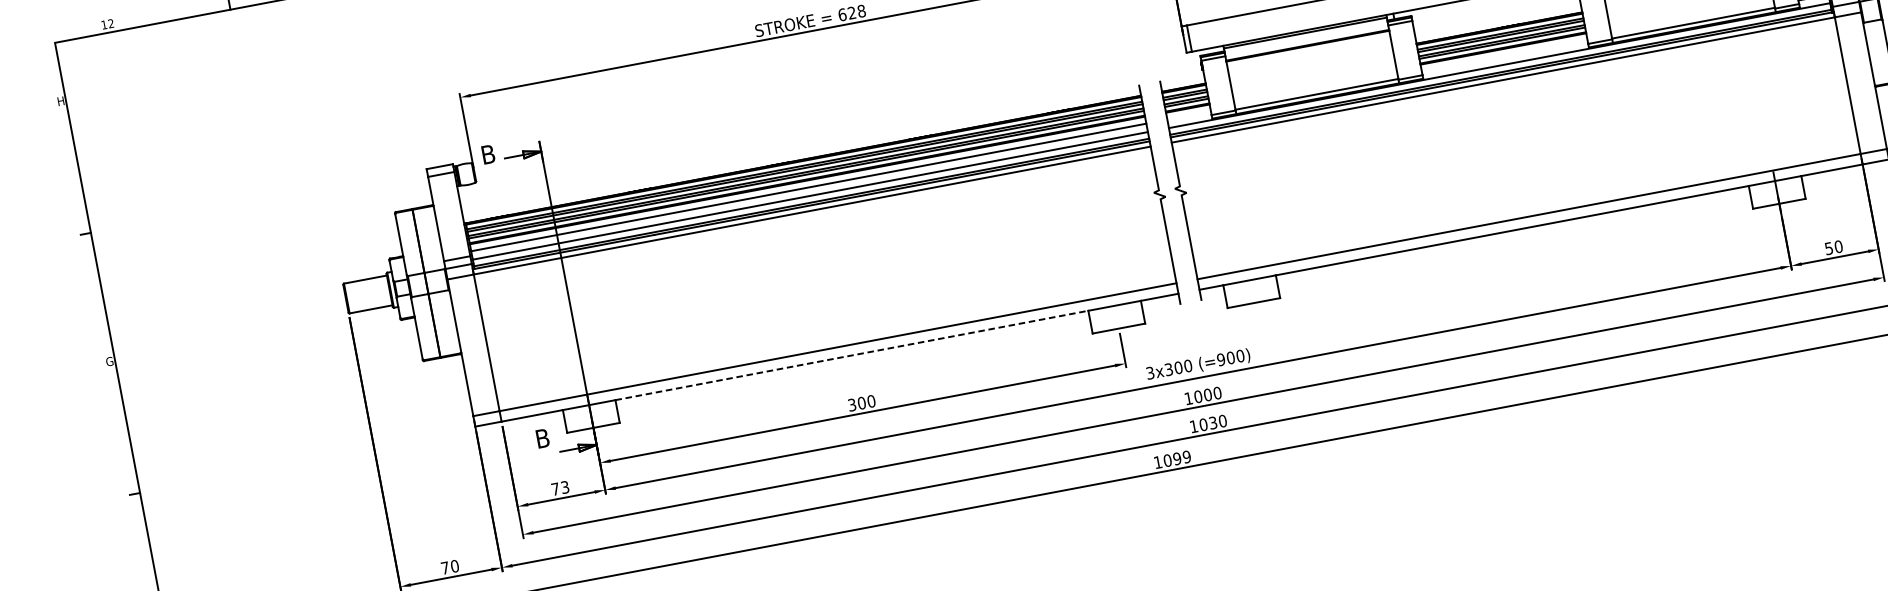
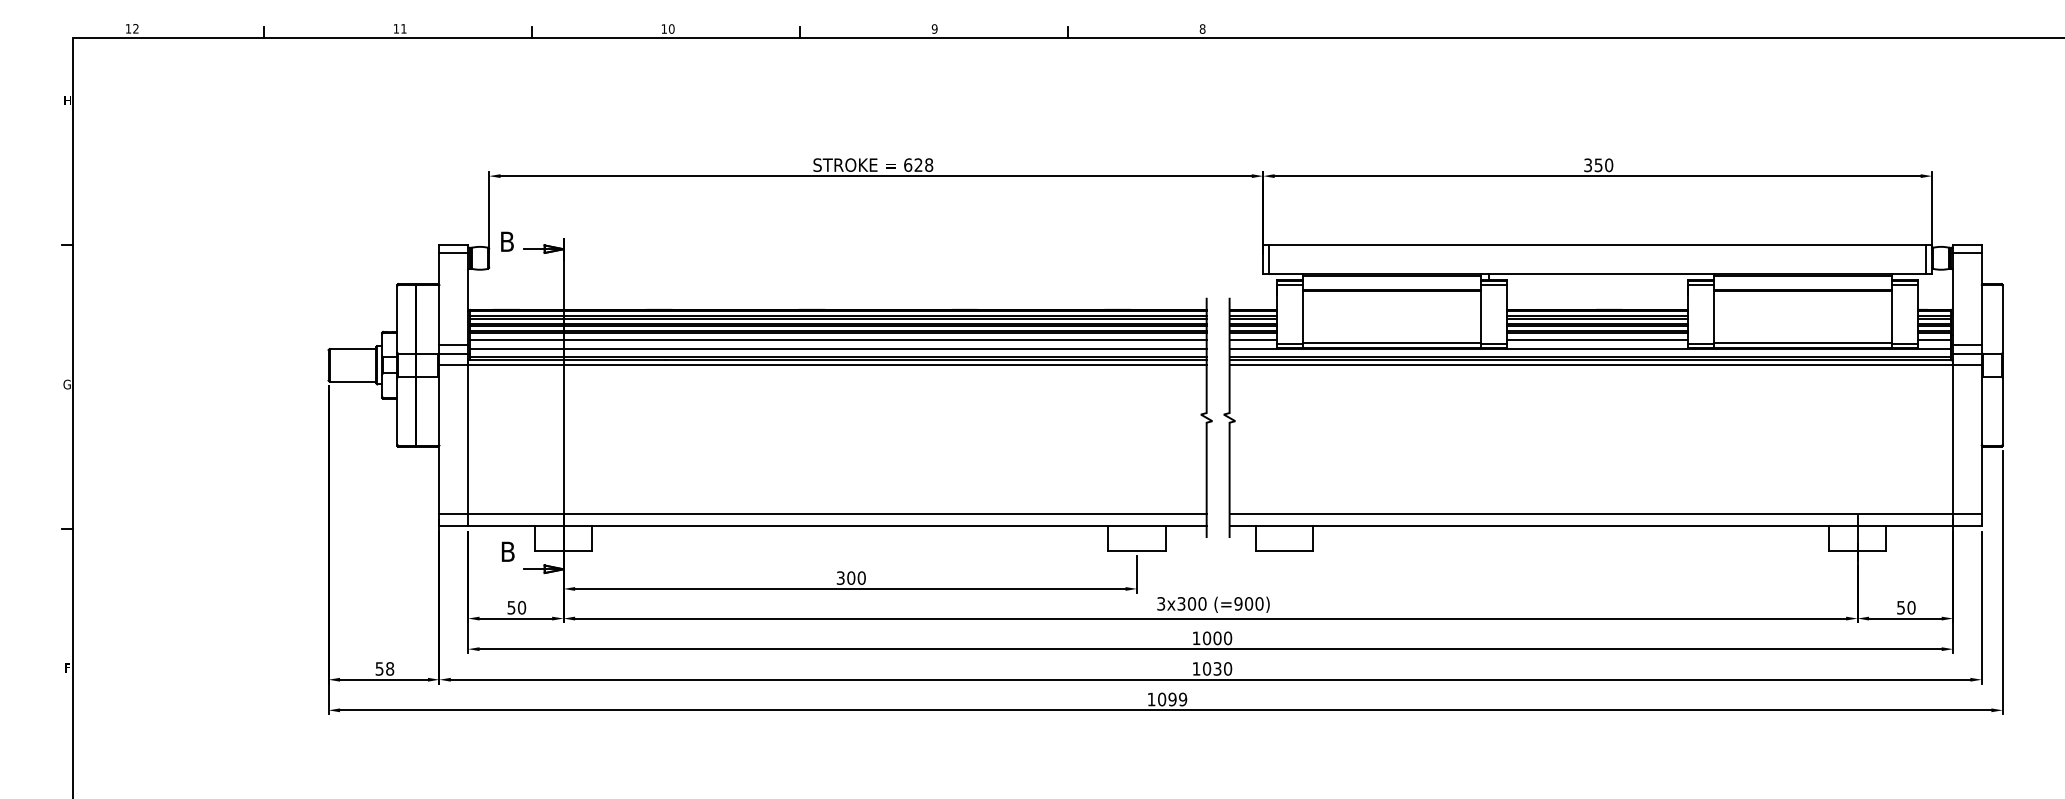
line: (1504, 56) -> (1597, 340), added
line: (1189, 115) -> (1253, 340), added
line: (852, 355) -> (850, 525), dashed -> solid
text: (560, 488) -> (516, 607), 73 -> 50
text: (449, 566) -> (384, 668), 70 -> 58

